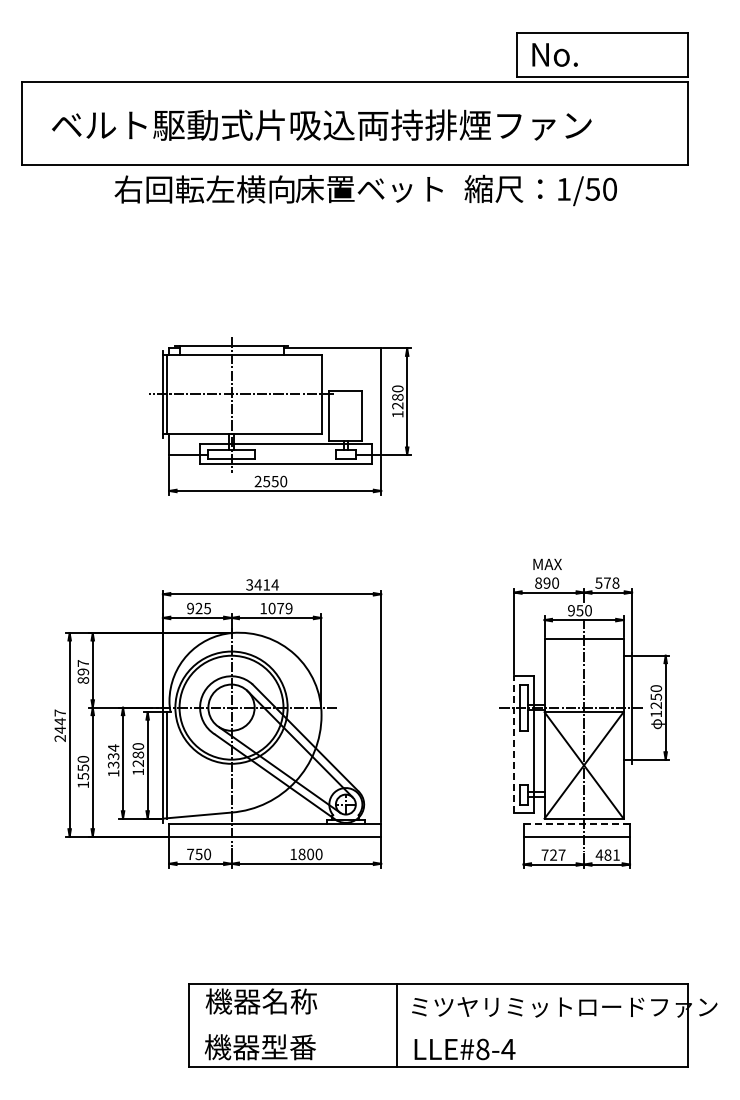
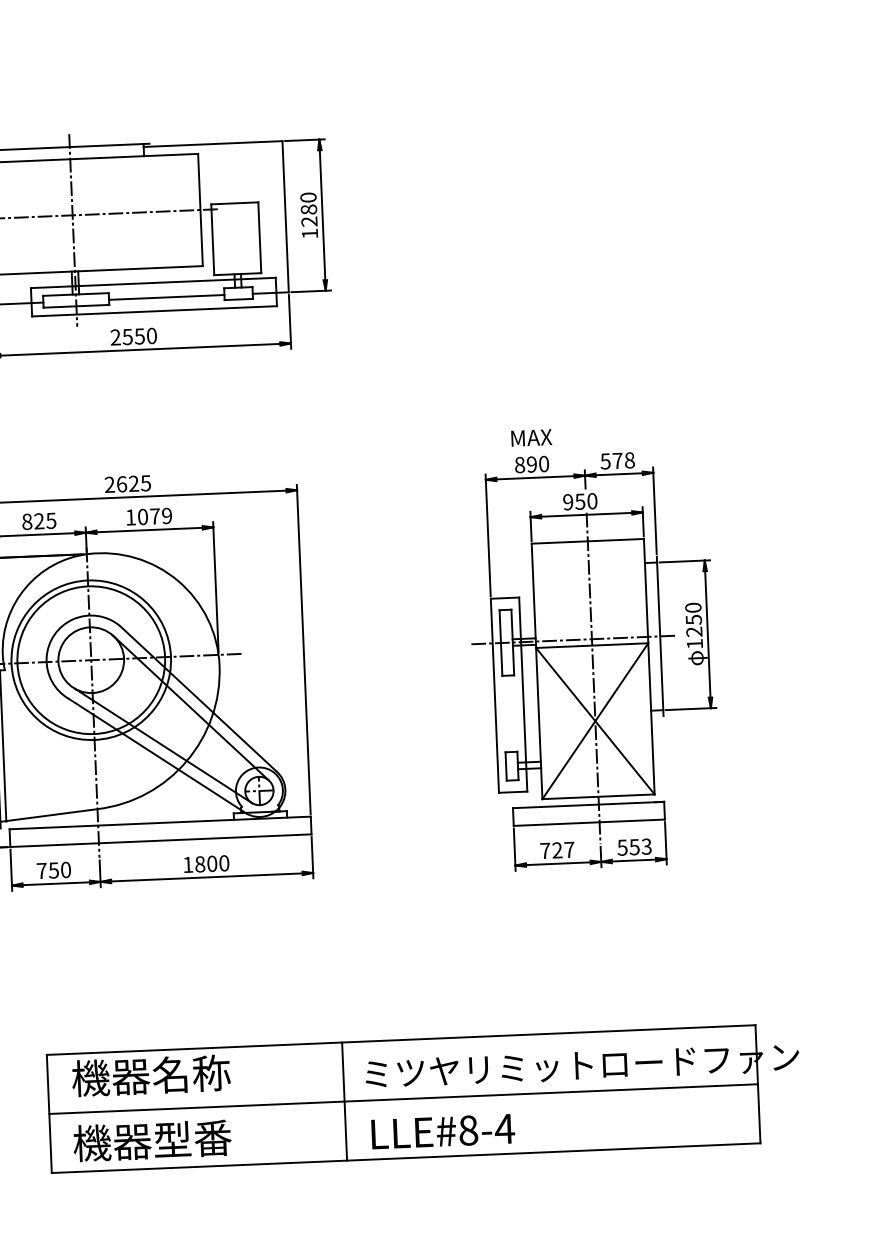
line: (294, 454) -> (165, 296), added
text: (262, 584) -> (127, 483), 3414 -> 2625
text: (190, 608) -> (27, 521), 925 -> 825
line: (514, 744) -> (495, 695), dashed -> solid
line: (576, 824) -> (588, 805), dashed -> solid
text: (607, 854) -> (633, 846), 481 -> 553
line: (437, 1025) -> (402, 1099), added

